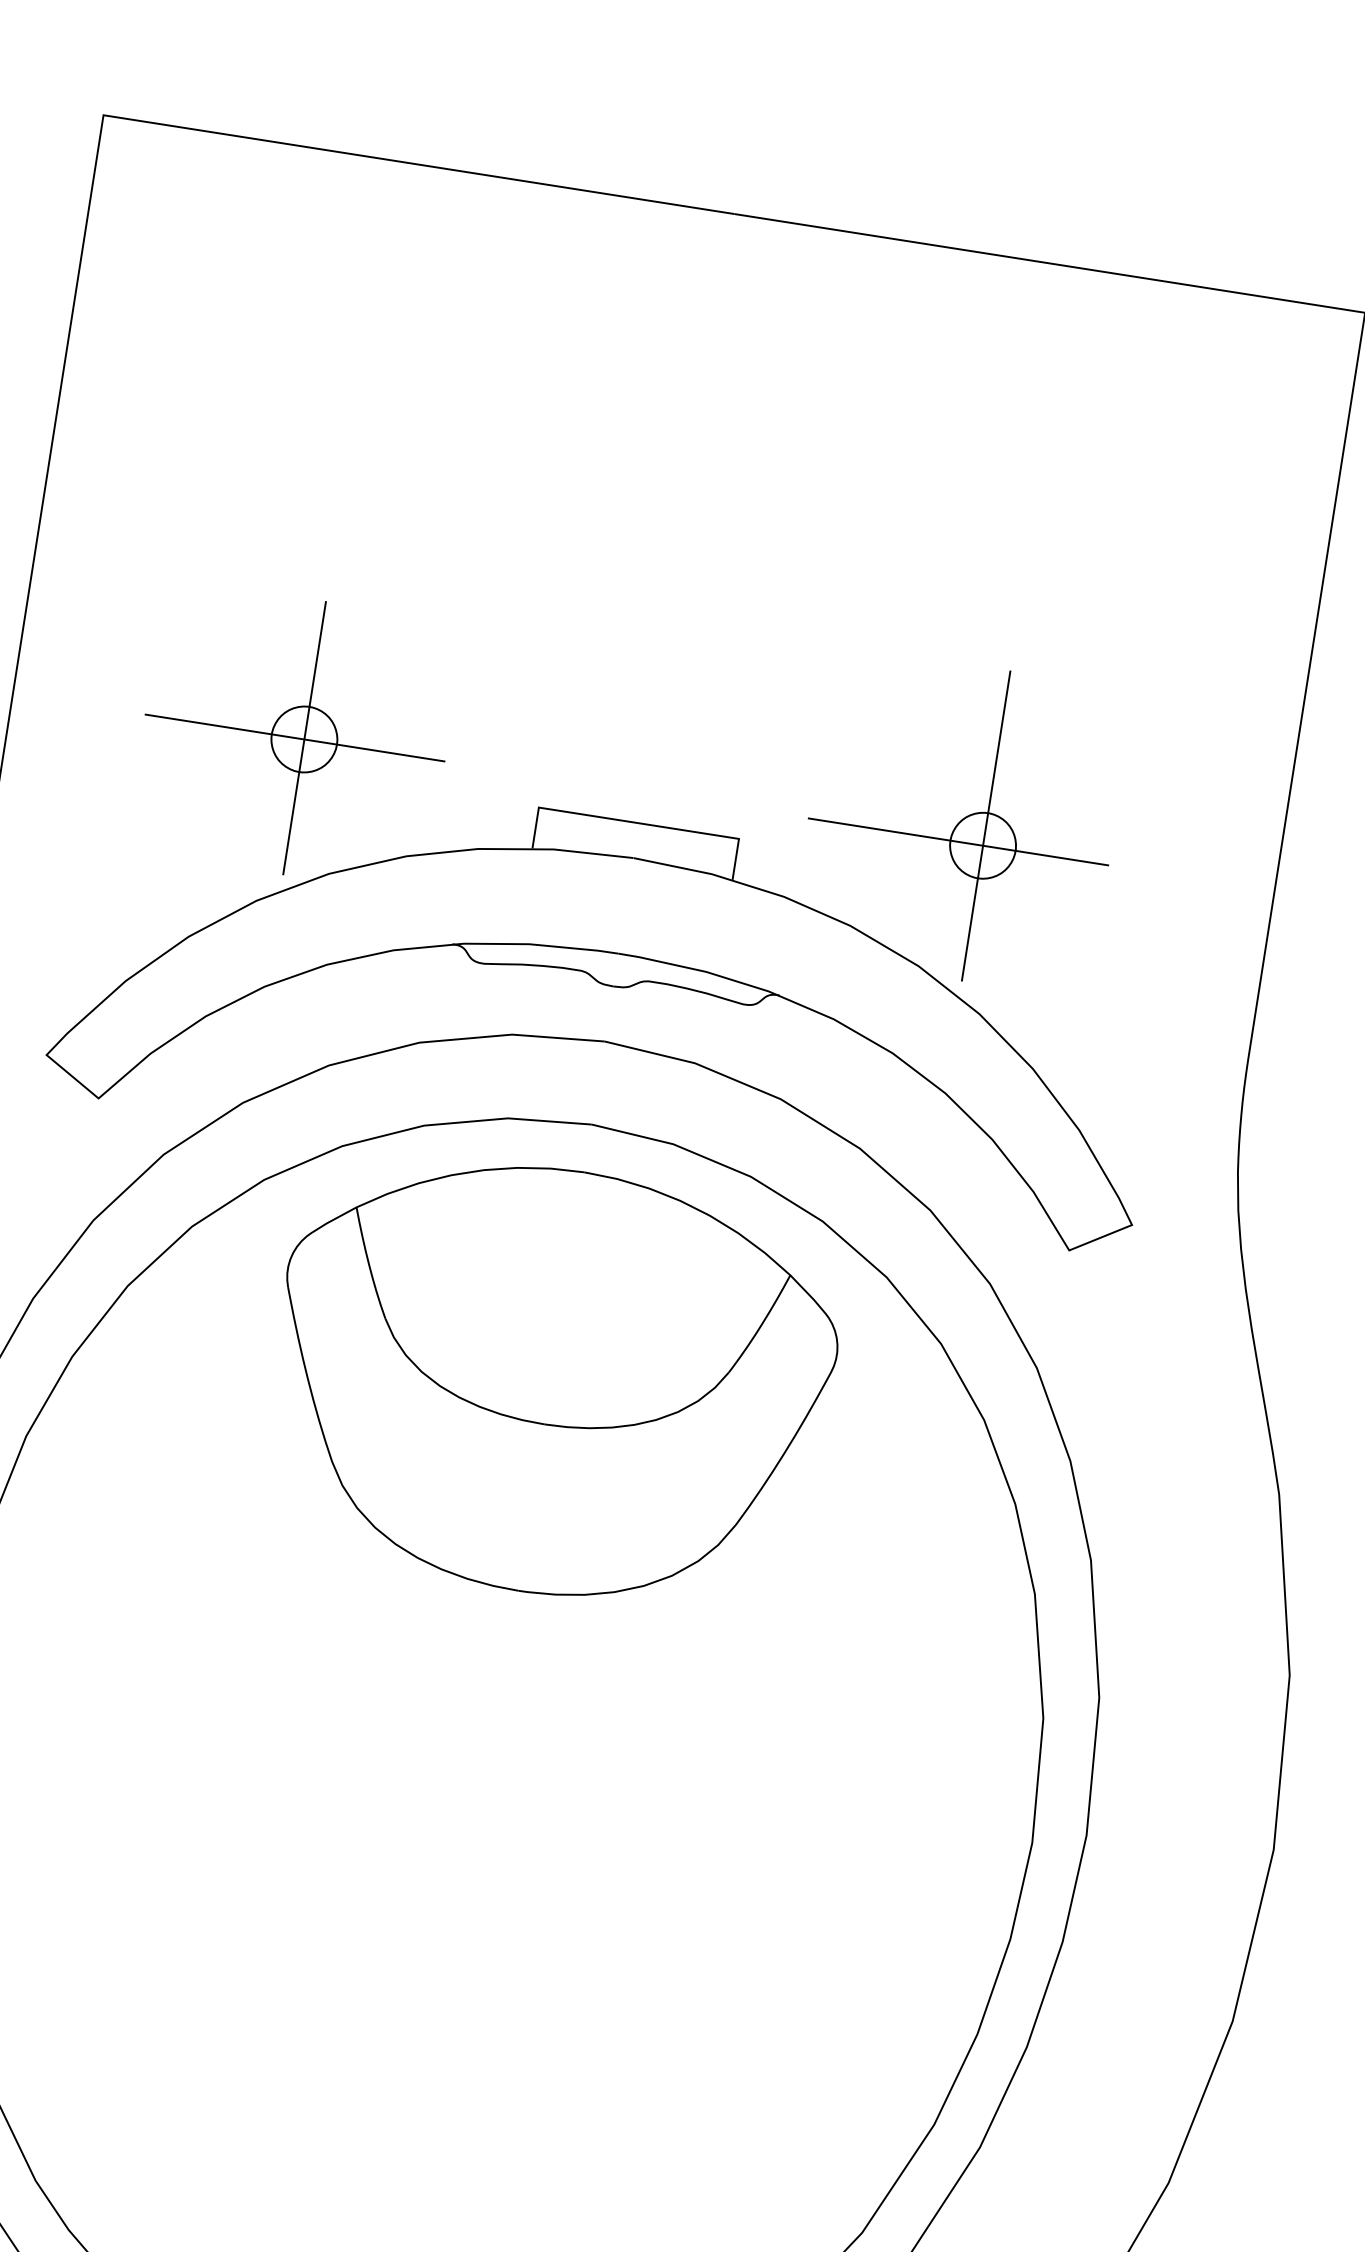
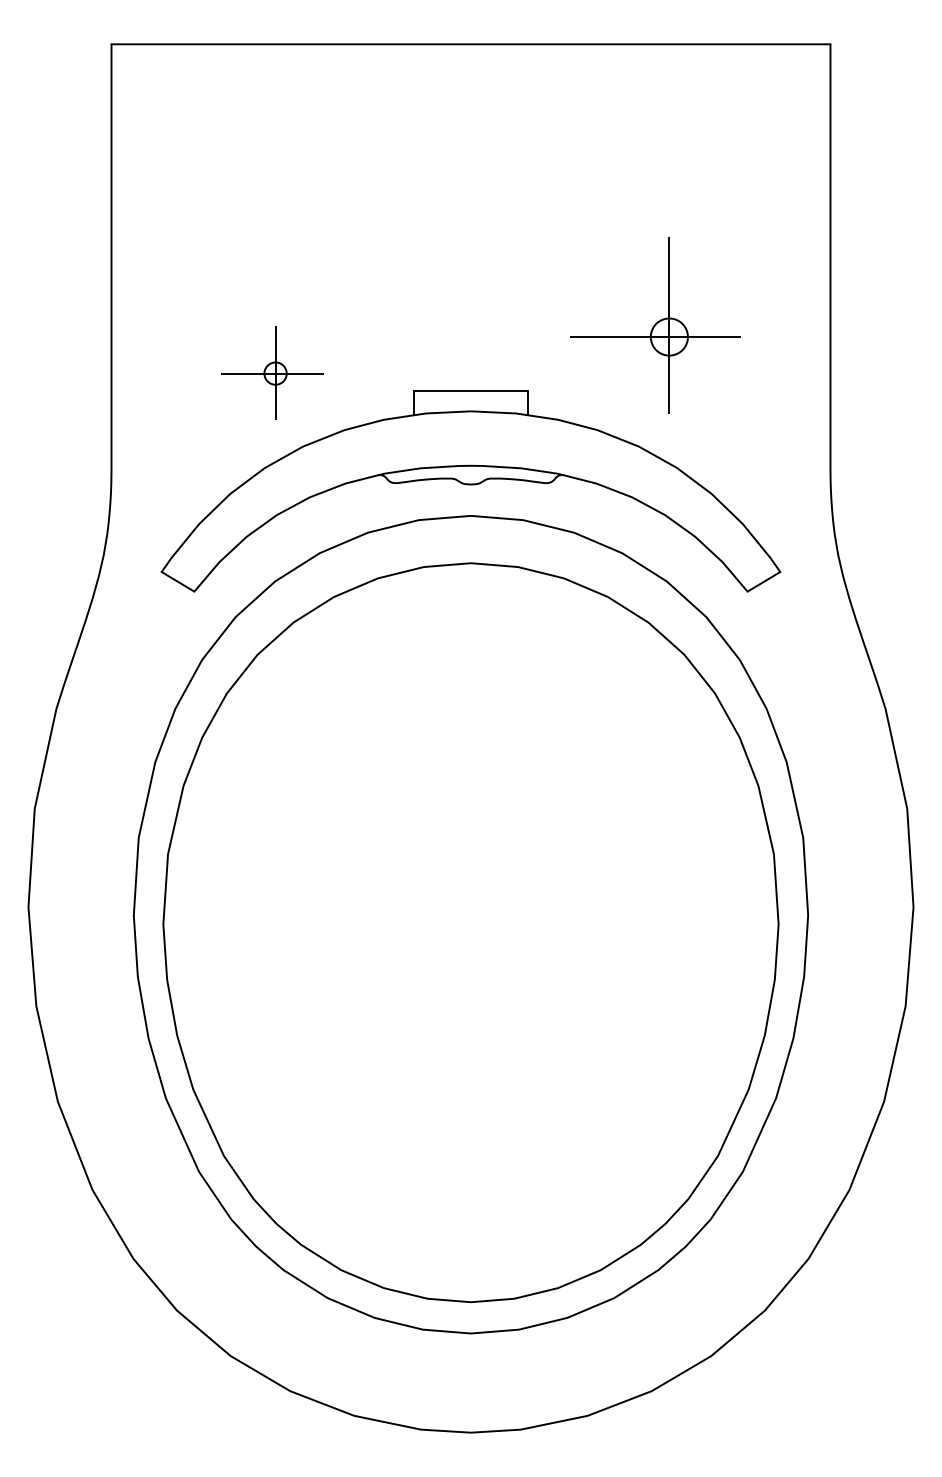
part: (295, 735) -> (272, 372), size x0.6
part: (961, 821) -> (655, 325), moved
part: (550, 1381) -> (470, 709), removed

